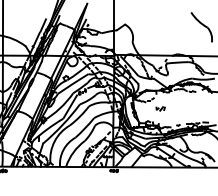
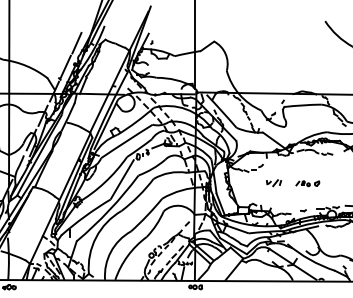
part: (180, 108) -> (307, 182), added

